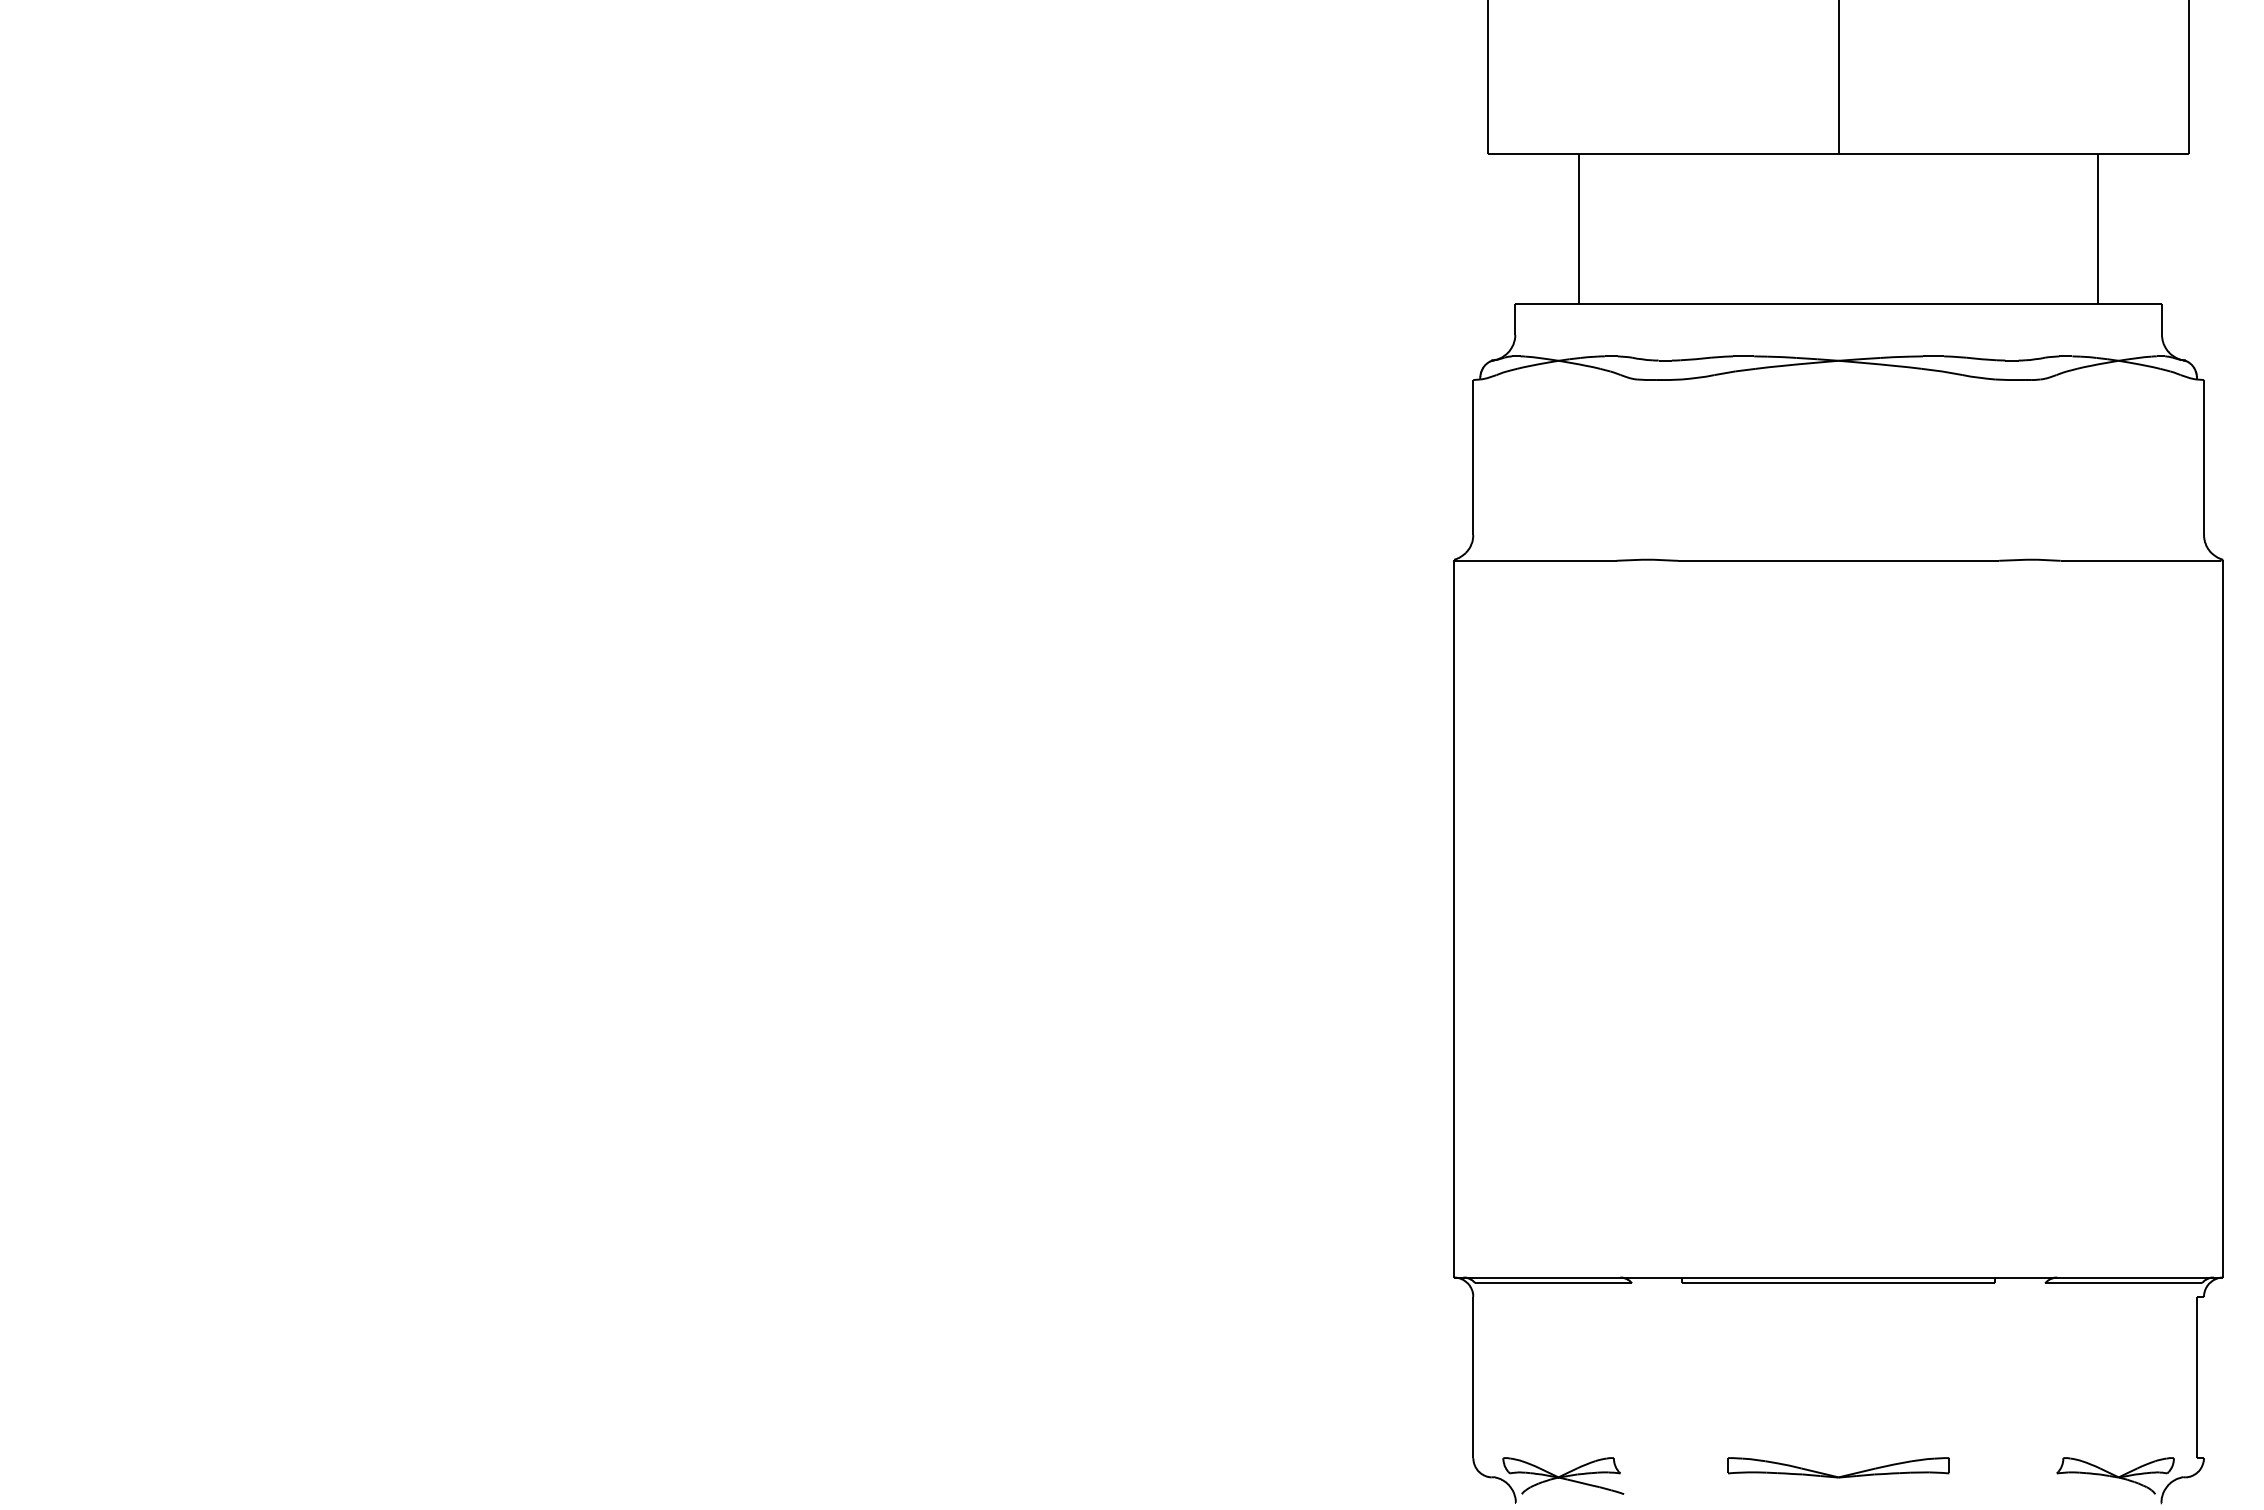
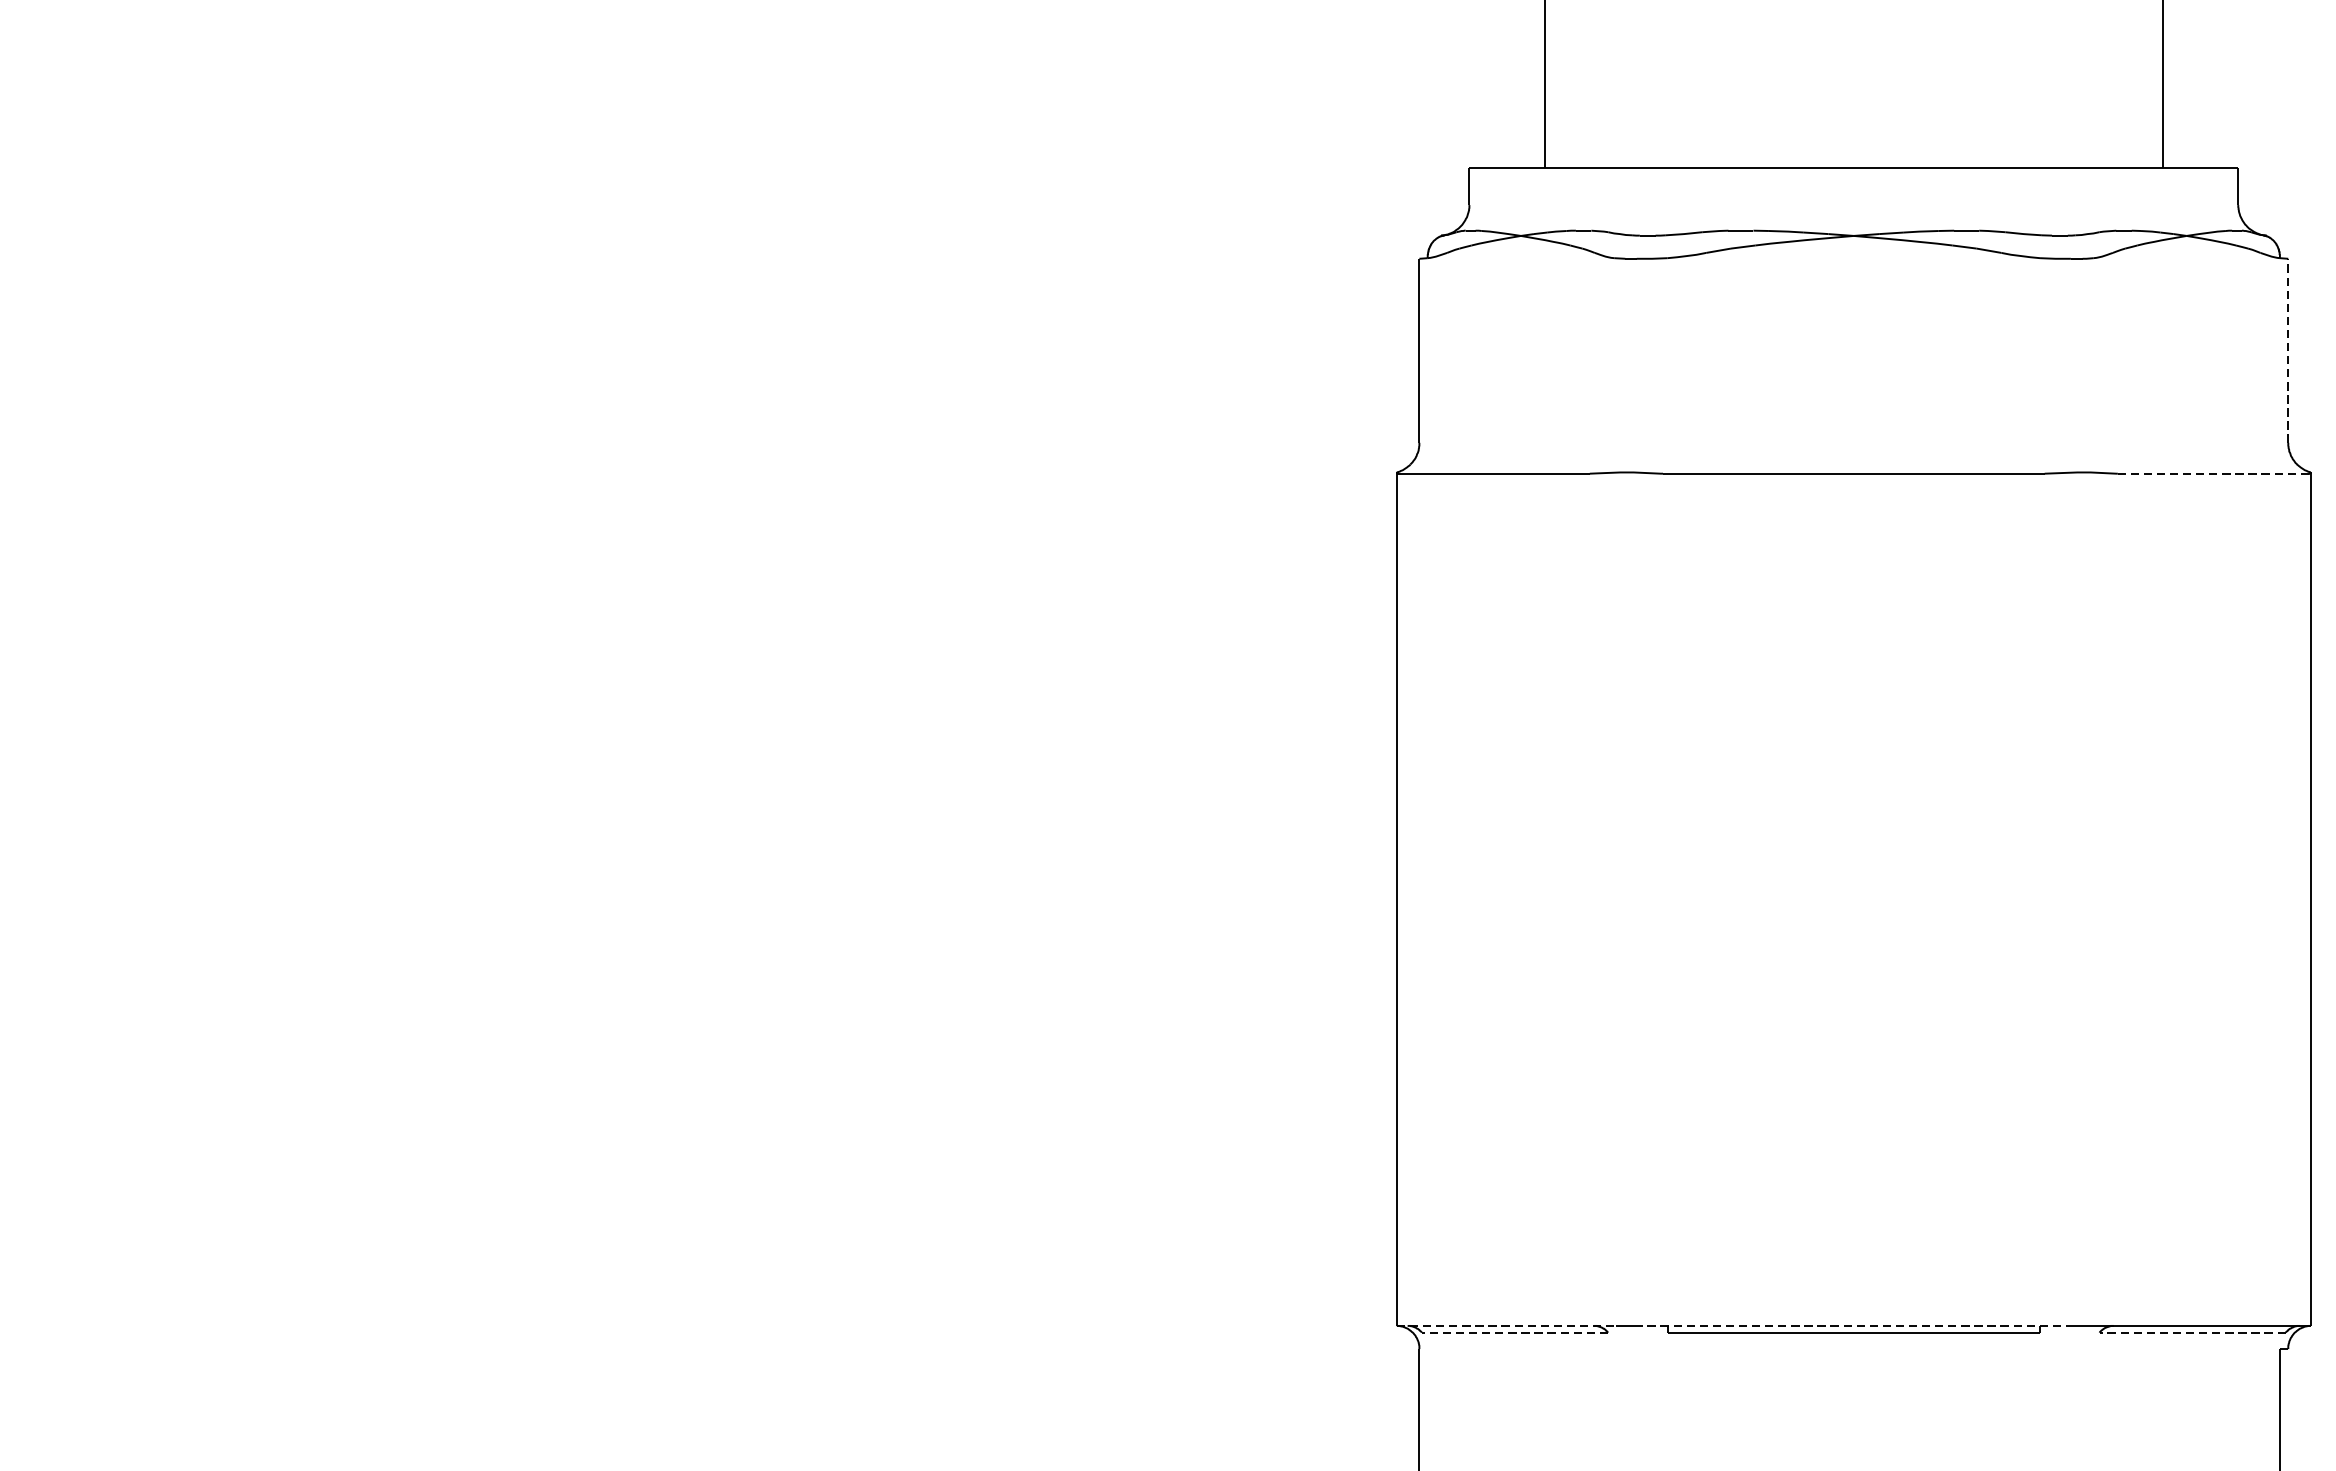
line: (2204, 456) -> (2288, 349), solid -> dashed
line: (2140, 560) -> (2212, 473), solid -> dashed
line: (1547, 1277) -> (1507, 1325), solid -> dashed
line: (1838, 1277) -> (1853, 1325), solid -> dashed
line: (1553, 1283) -> (1514, 1332), solid -> dashed
line: (2123, 1283) -> (2192, 1332), solid -> dashed

